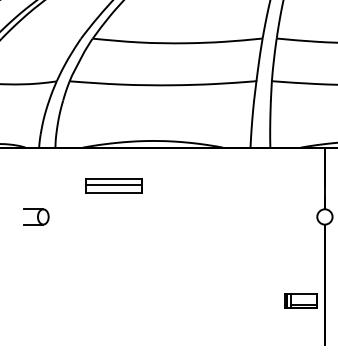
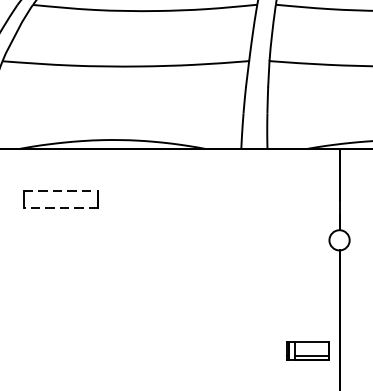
line: (114, 179) -> (61, 190), solid -> dashed
line: (113, 185) -> (60, 198), removed
line: (113, 192) -> (60, 208), solid -> dashed

